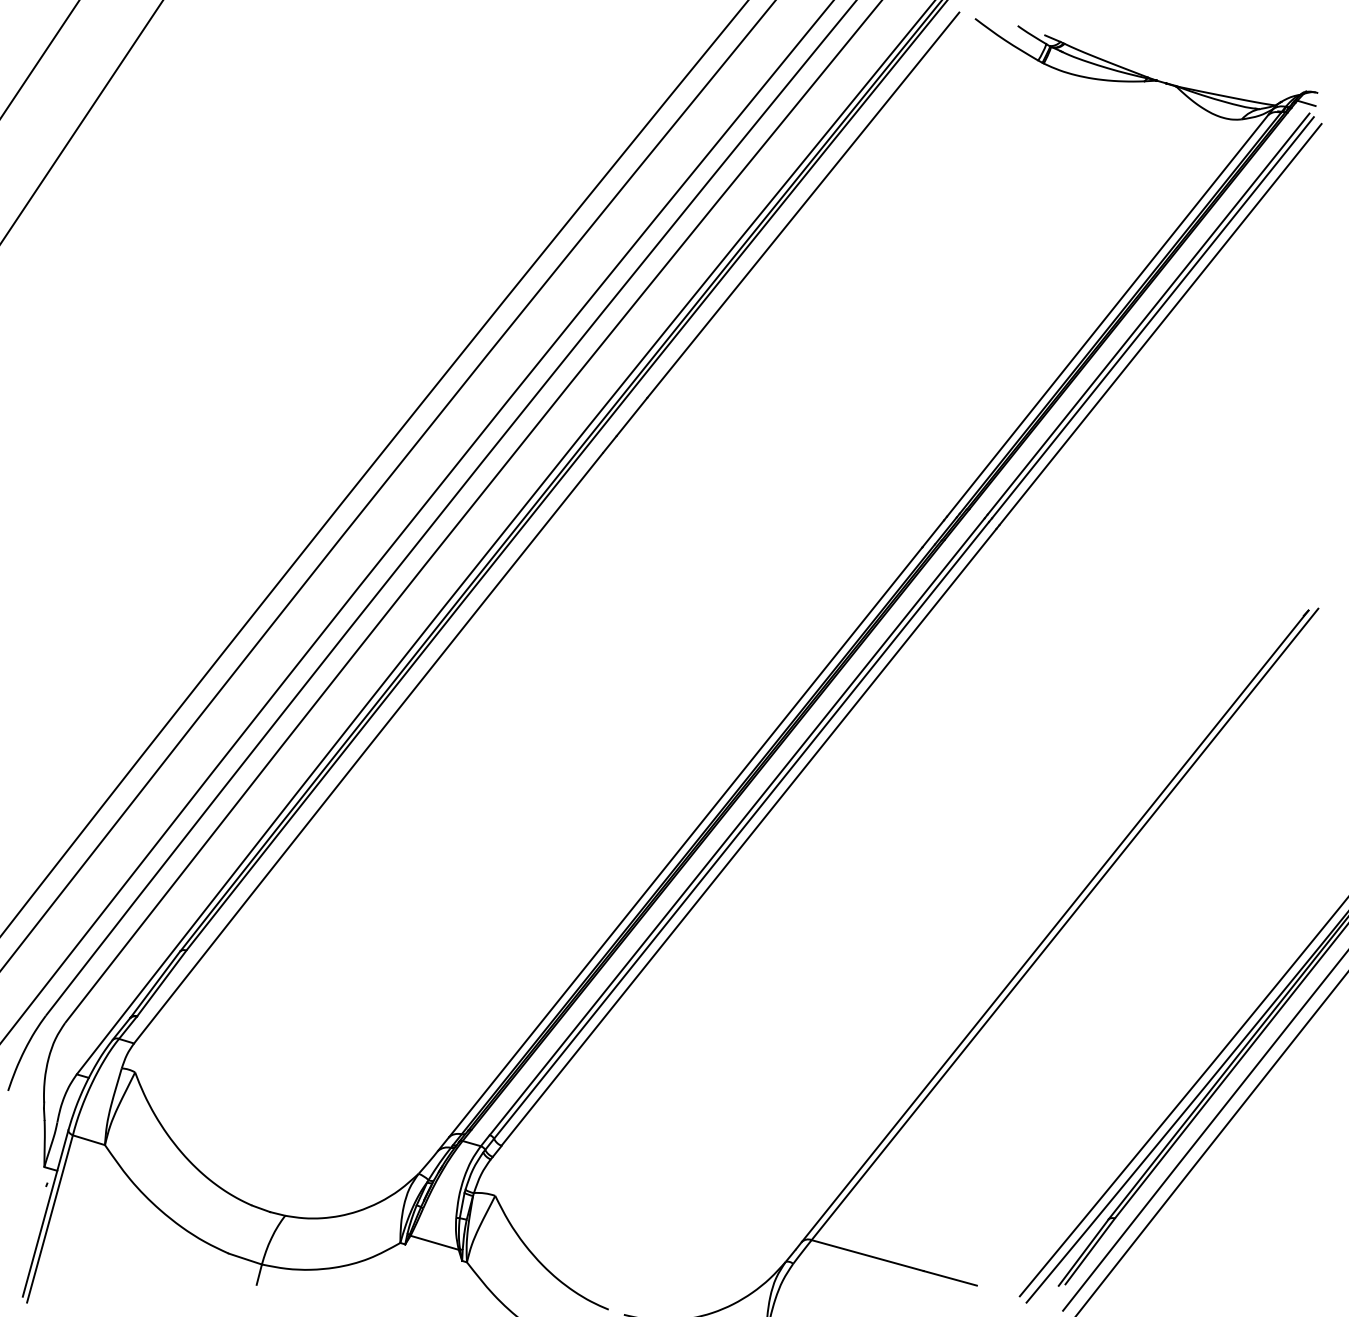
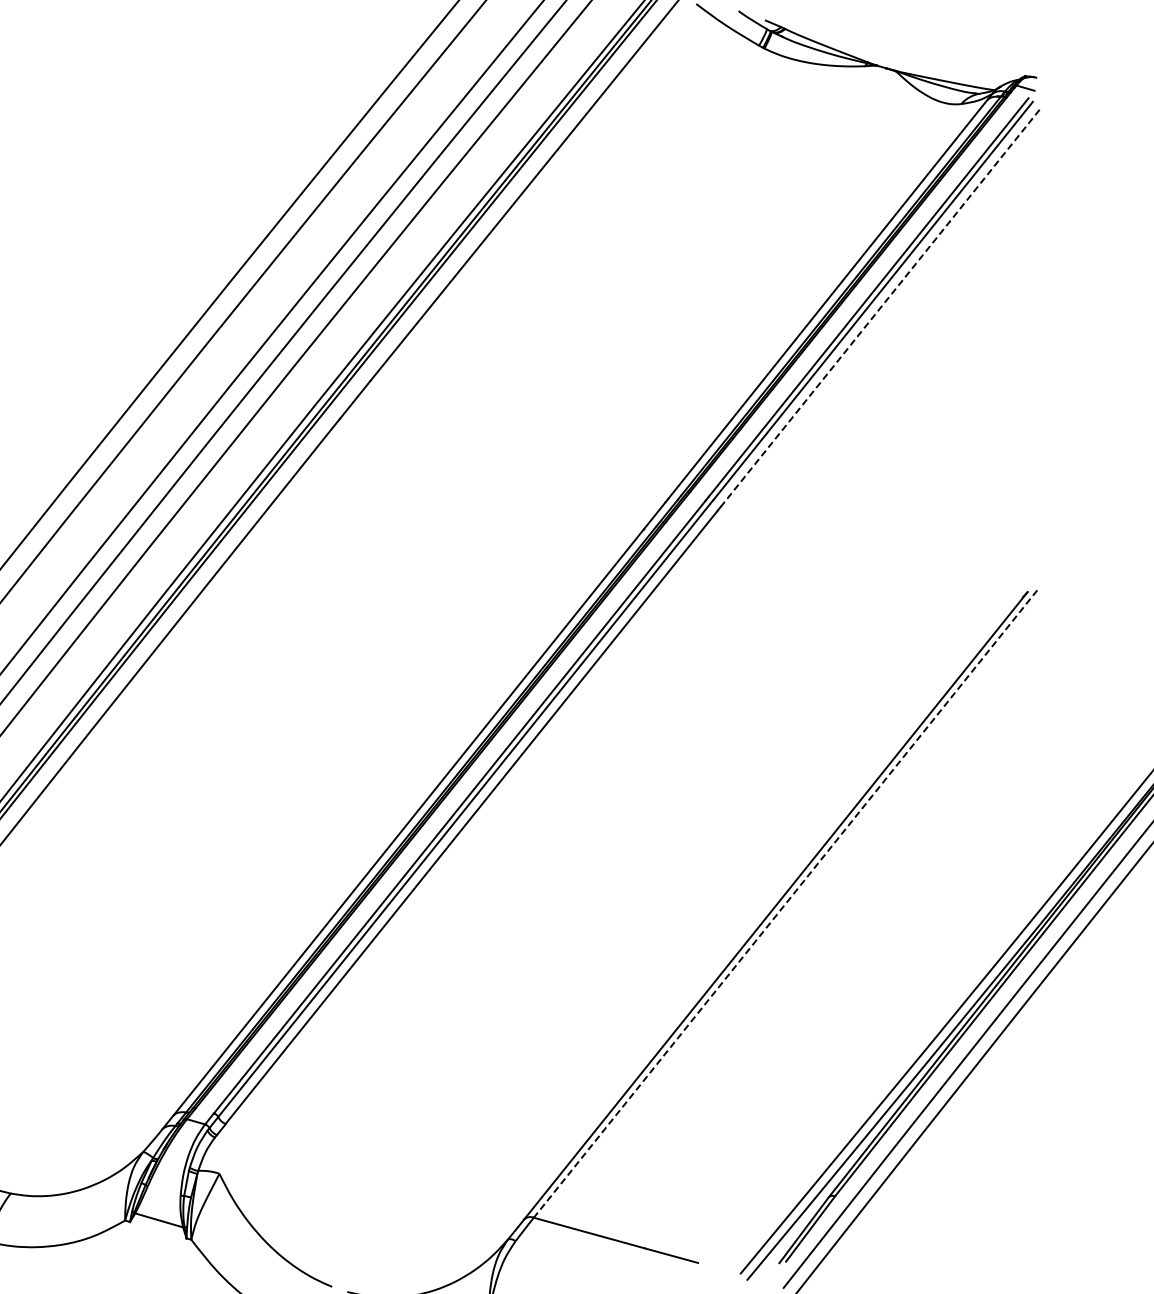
line: (1160, 324) -> (880, 307), solid -> dashed
line: (1064, 924) -> (785, 904), solid -> dashed

